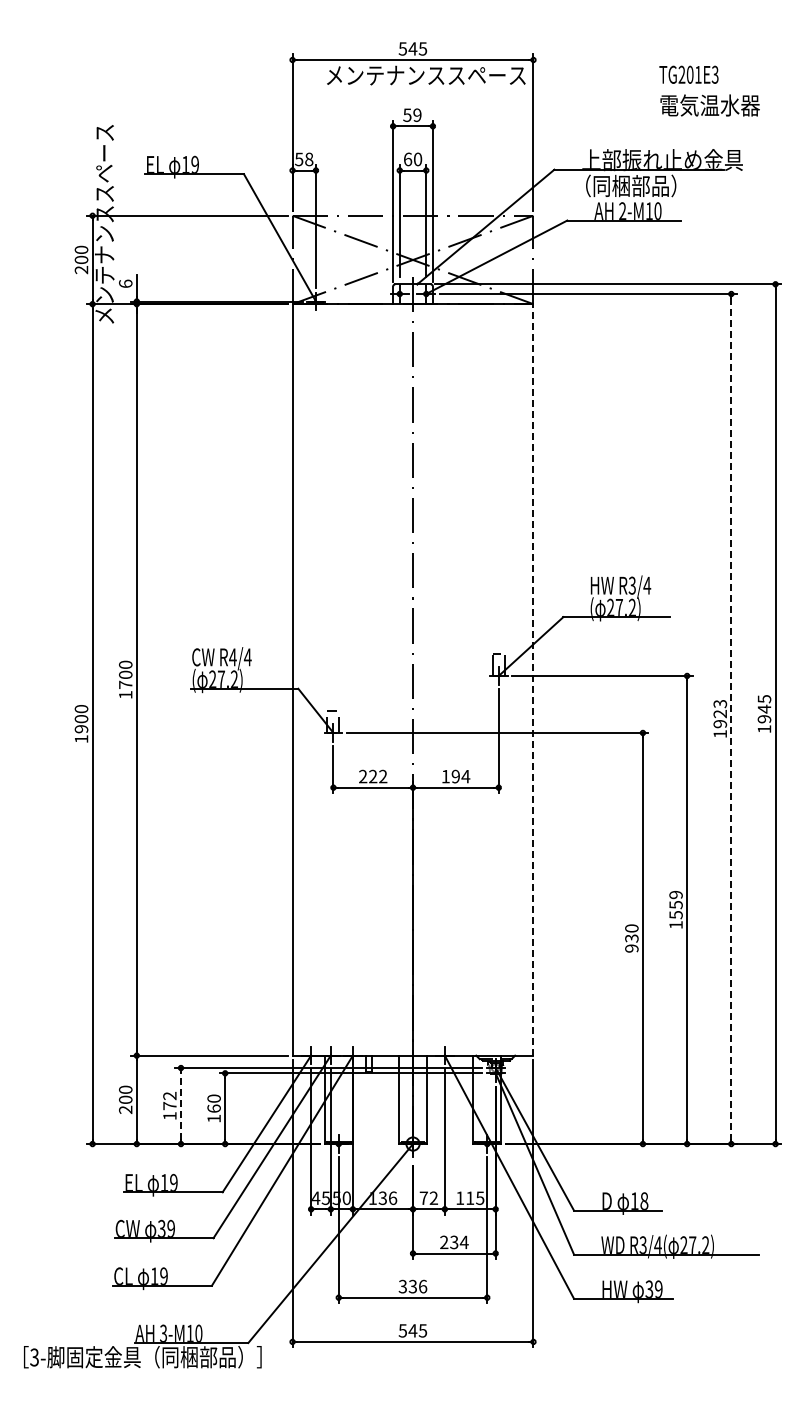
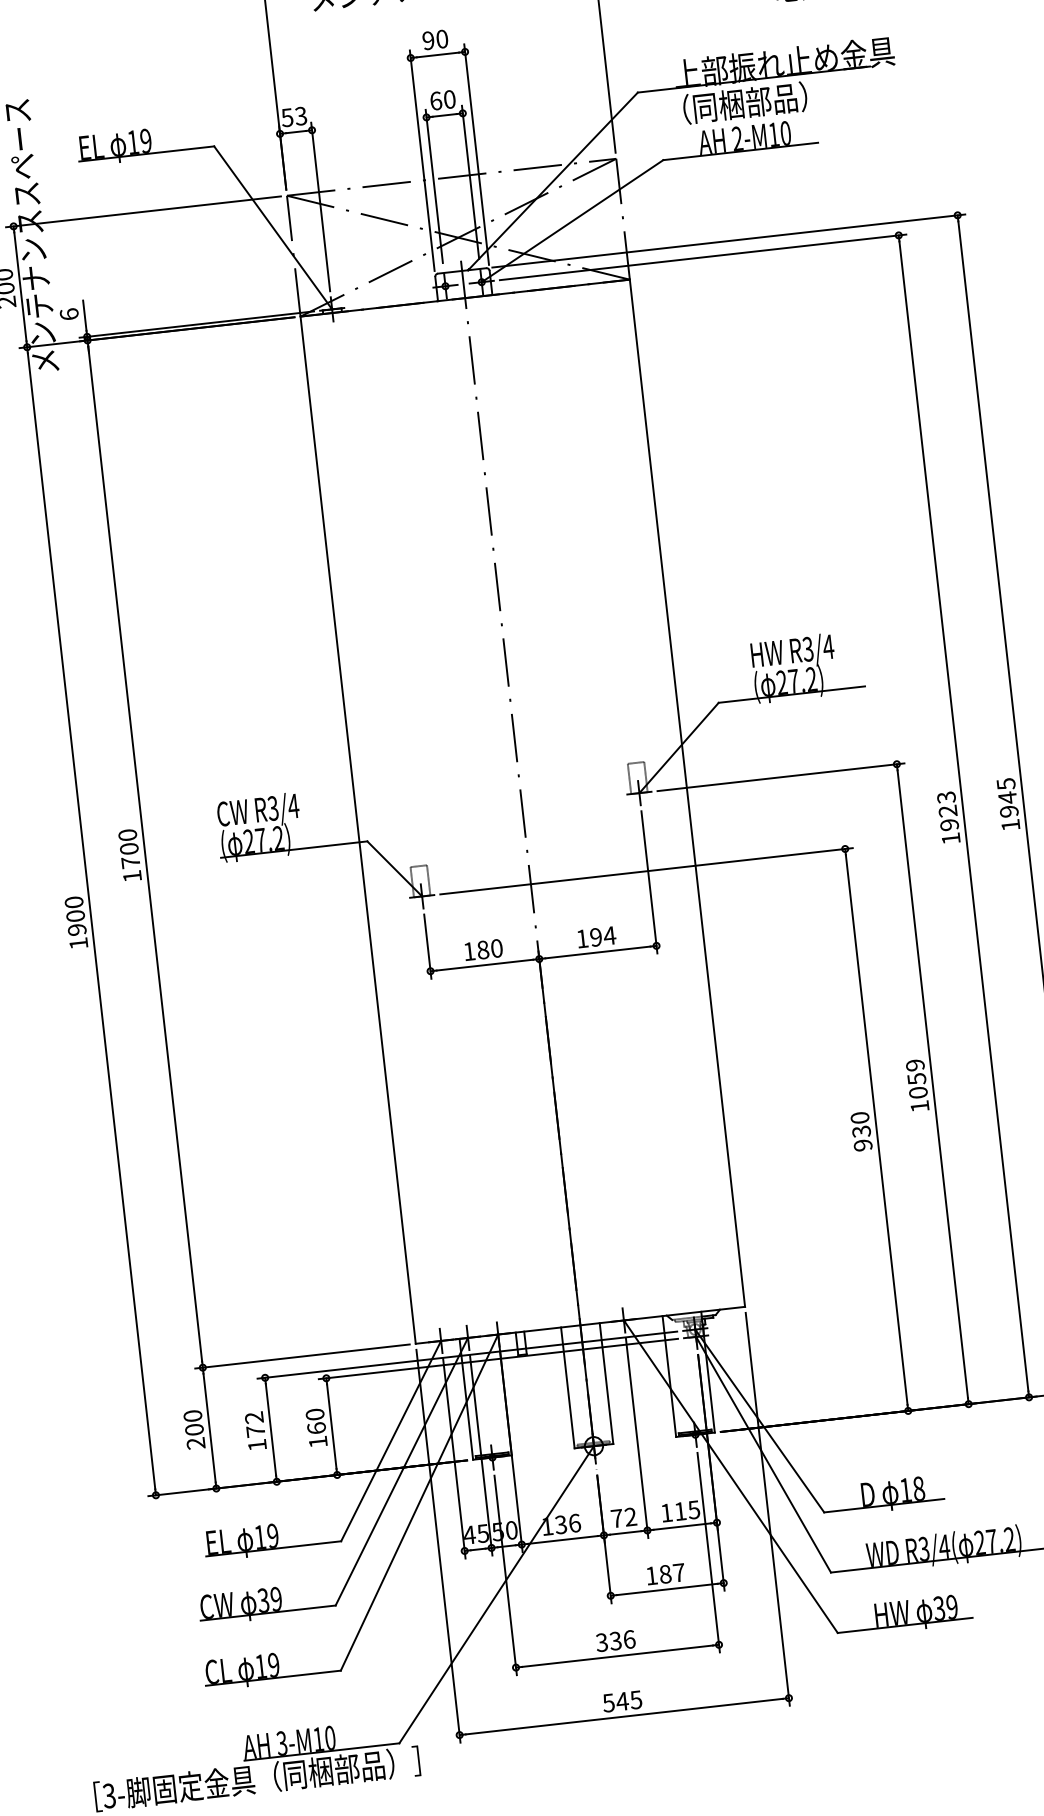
text: (412, 114) -> (435, 38), 59 -> 90
text: (309, 159) -> (301, 116), 58 -> 53
text: (232, 657) -> (272, 808), R4/4 -> R3/4
line: (533, 679) -> (687, 792), dashed -> solid
line: (731, 719) -> (964, 817), dashed -> solid
text: (373, 776) -> (483, 949), 222 -> 180
text: (675, 915) -> (917, 1093), 1559 -> 1059
line: (181, 1106) -> (271, 1430), dashed -> solid
text: (454, 1242) -> (665, 1574), 234 -> 187

